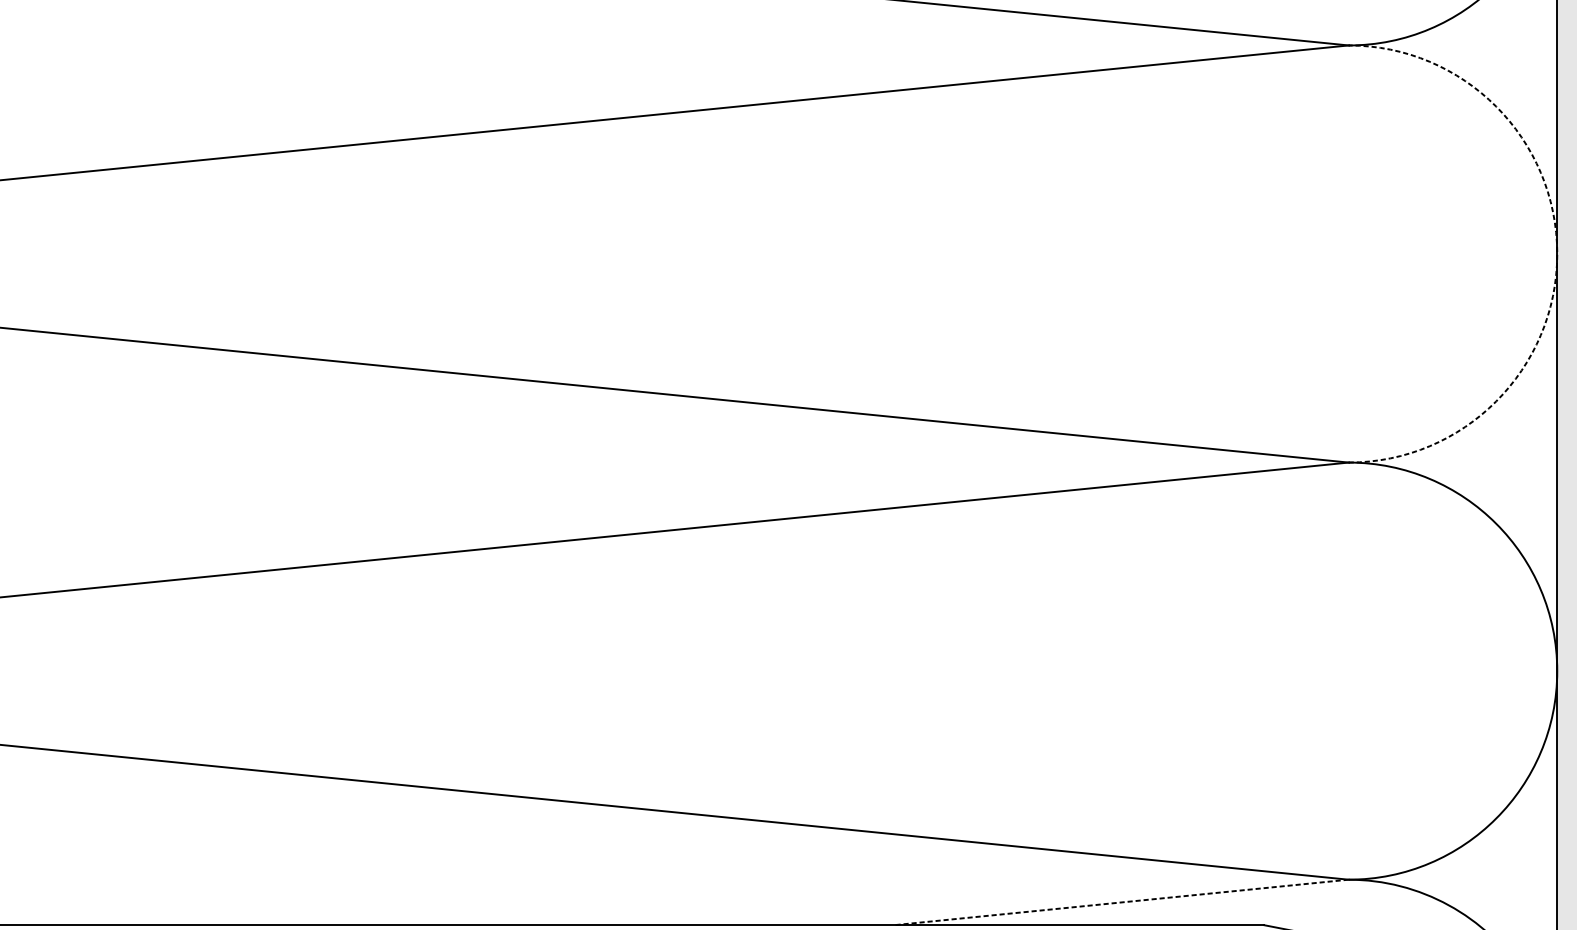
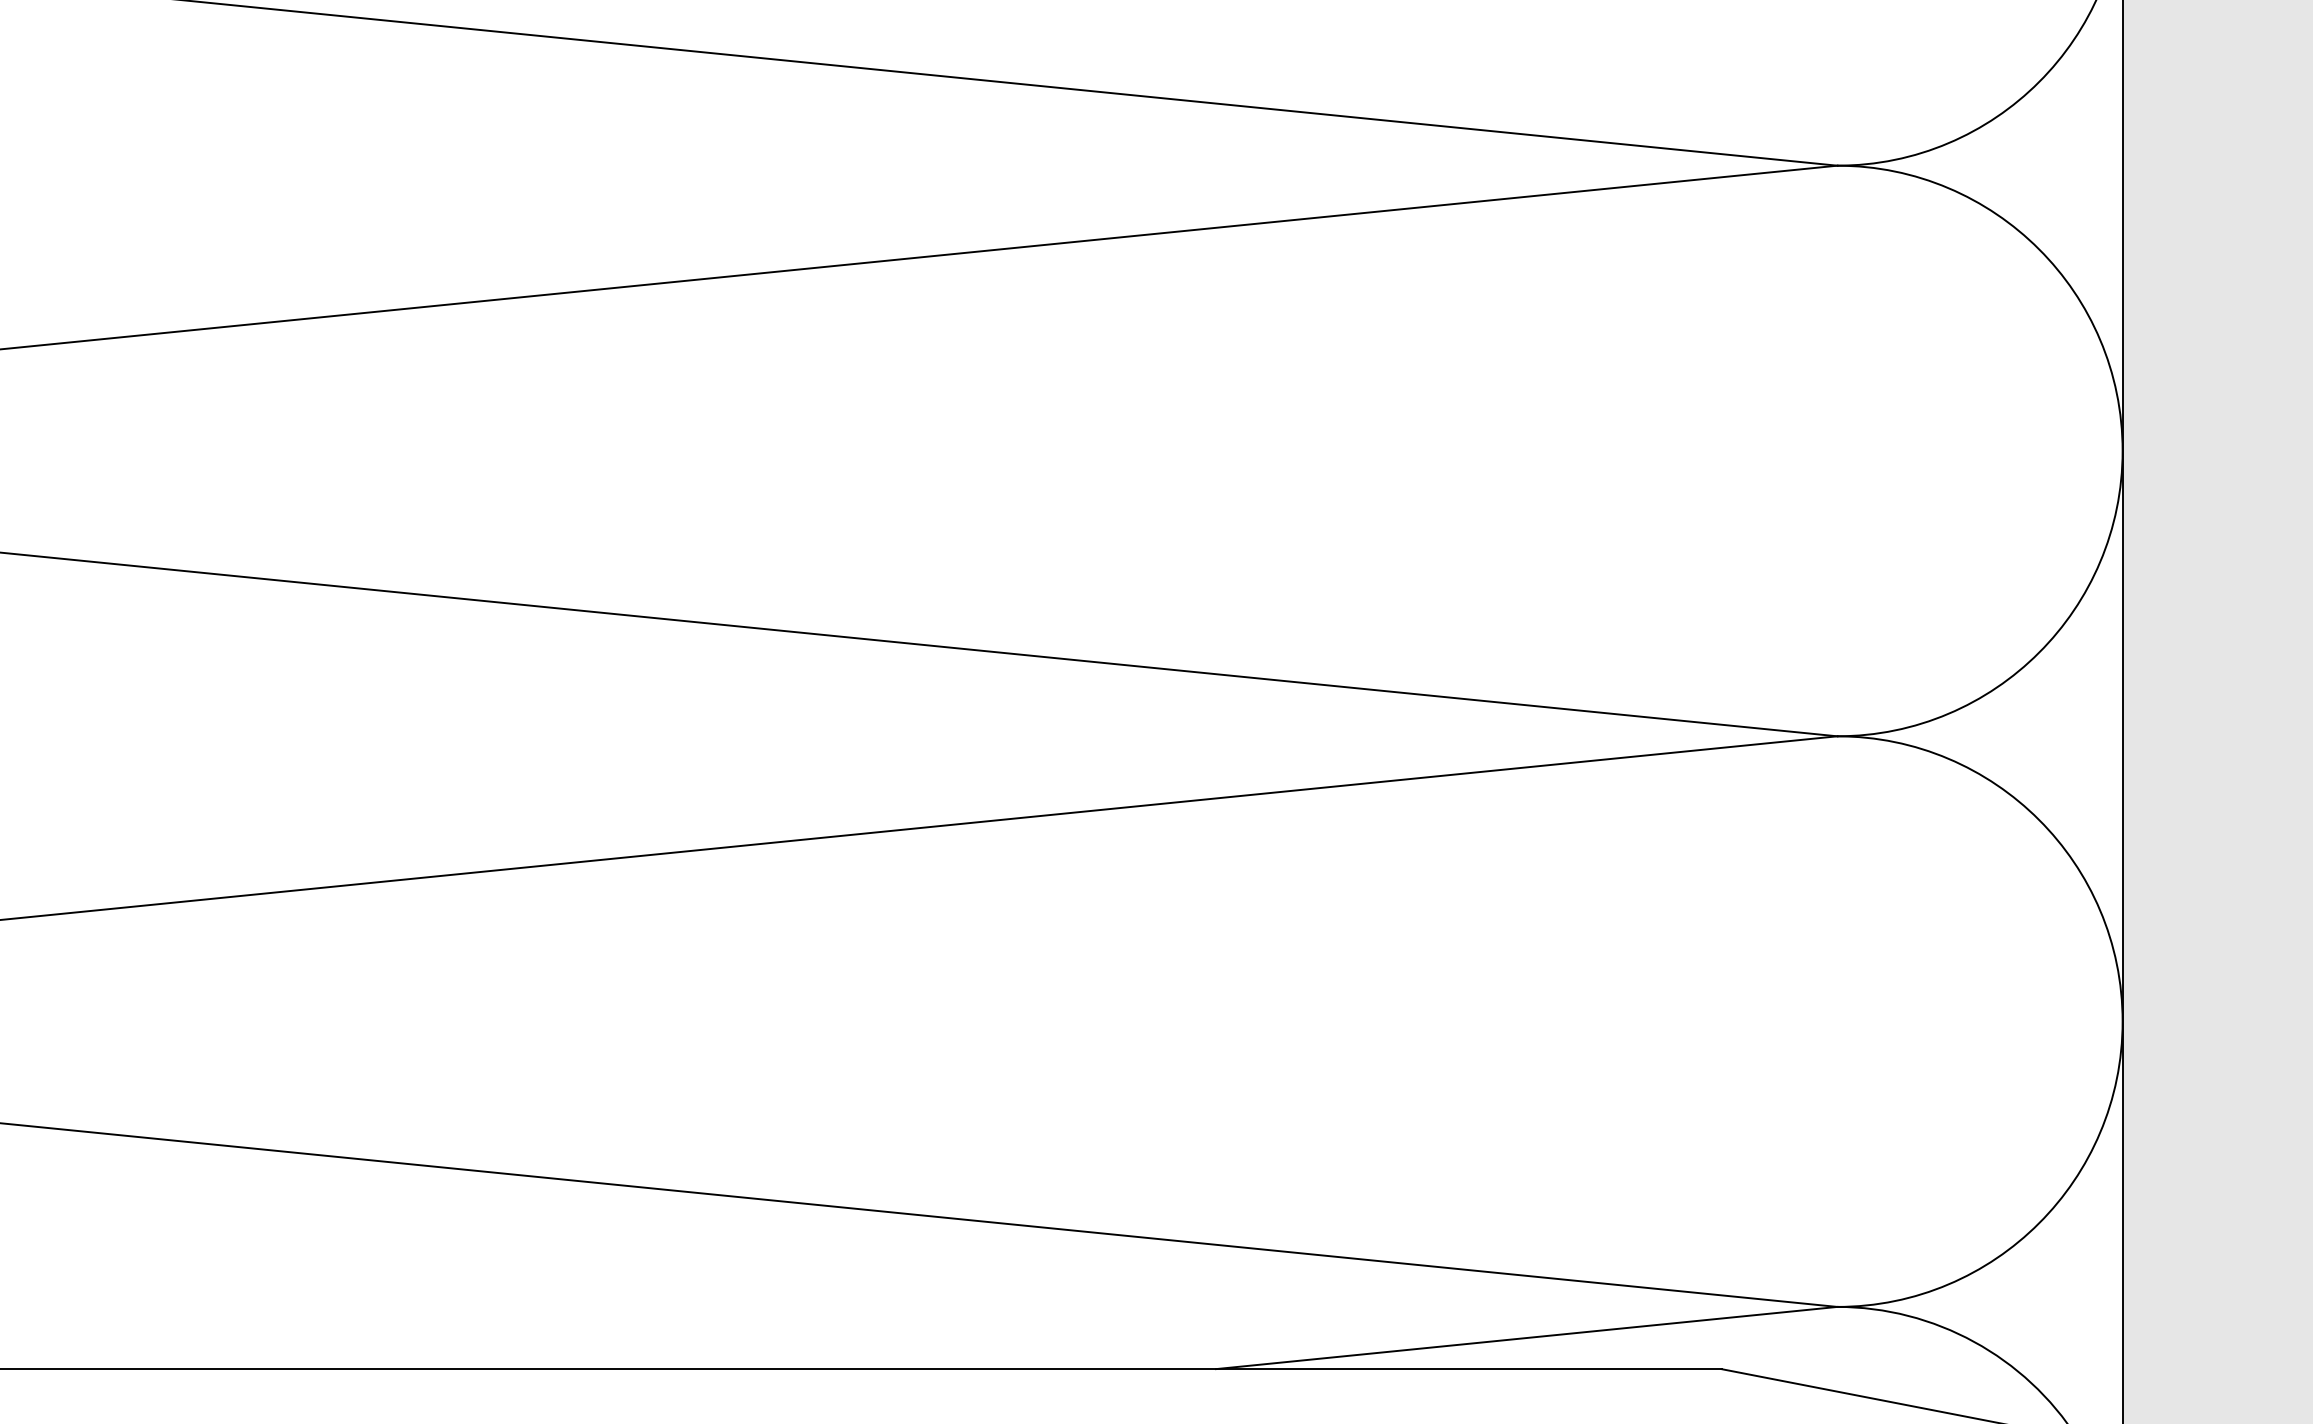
arc: (1557, 254) -> (2122, 451), dashed -> solid
line: (1121, 902) -> (1526, 1338), dashed -> solid

